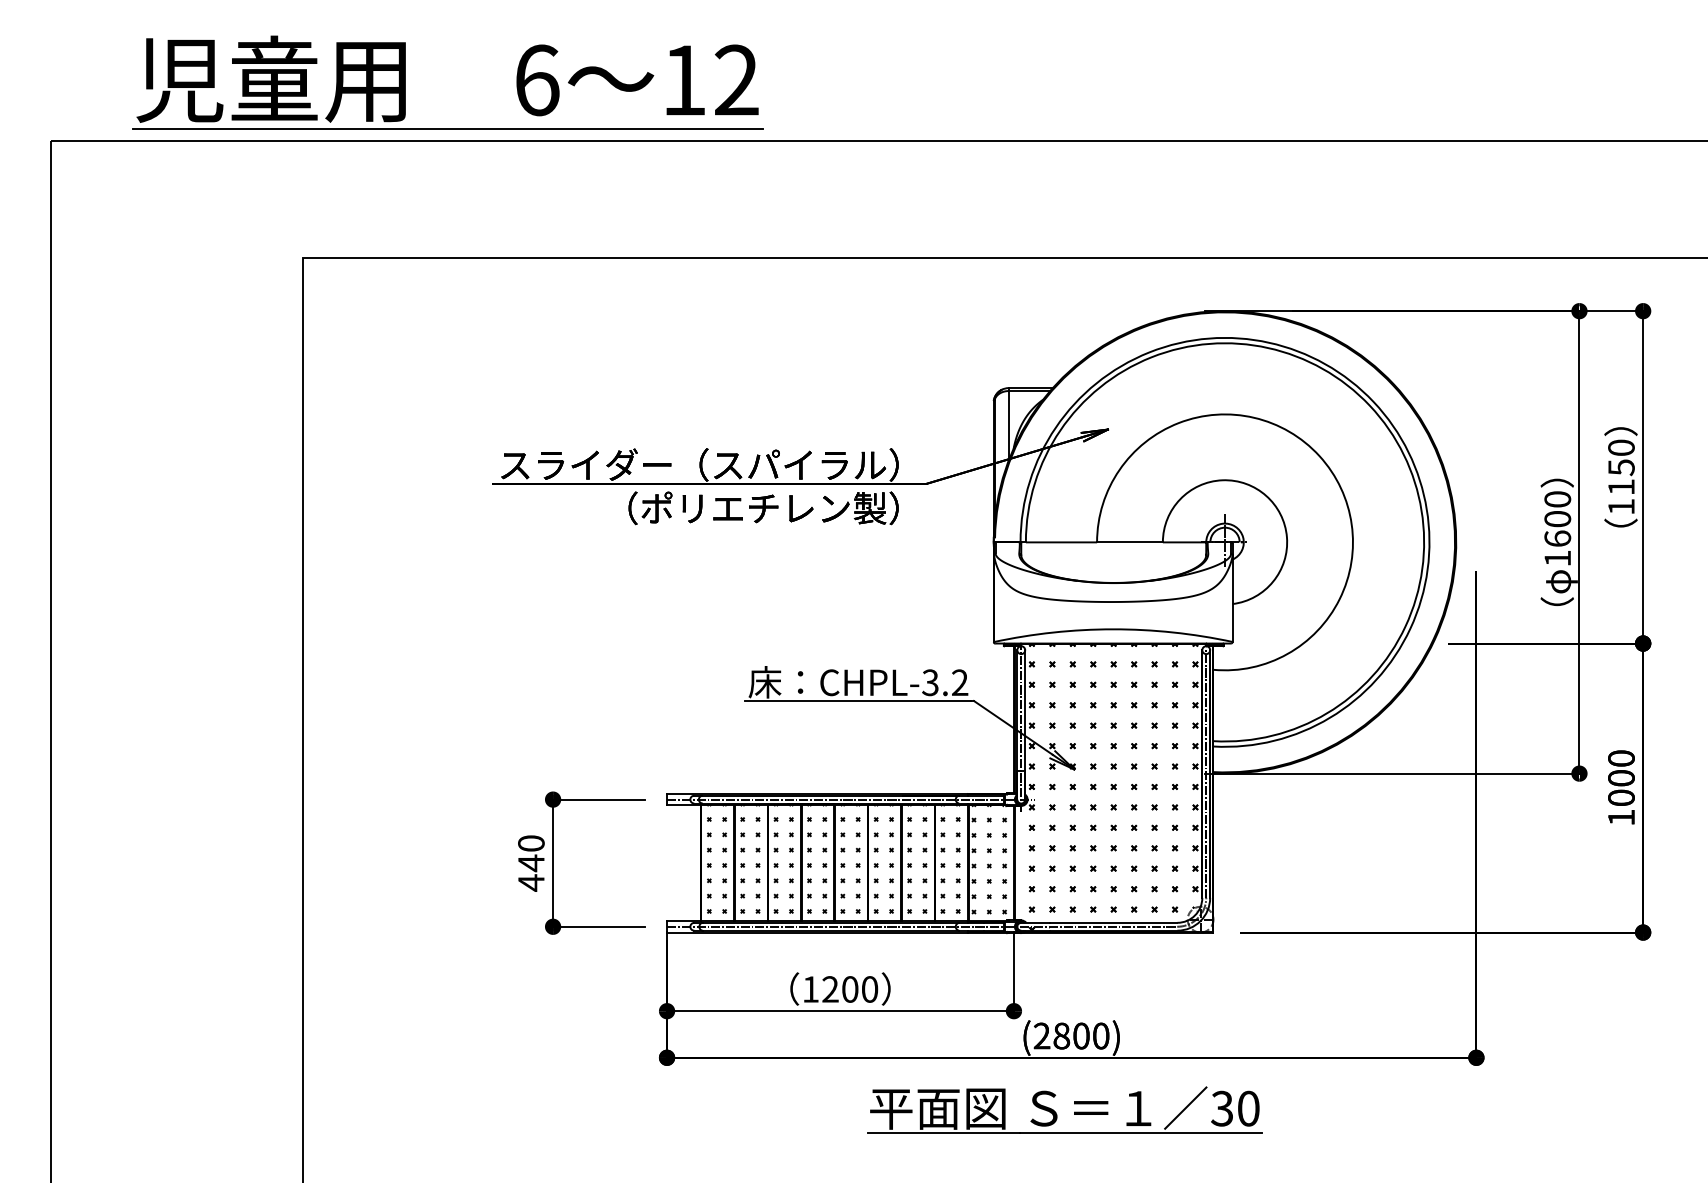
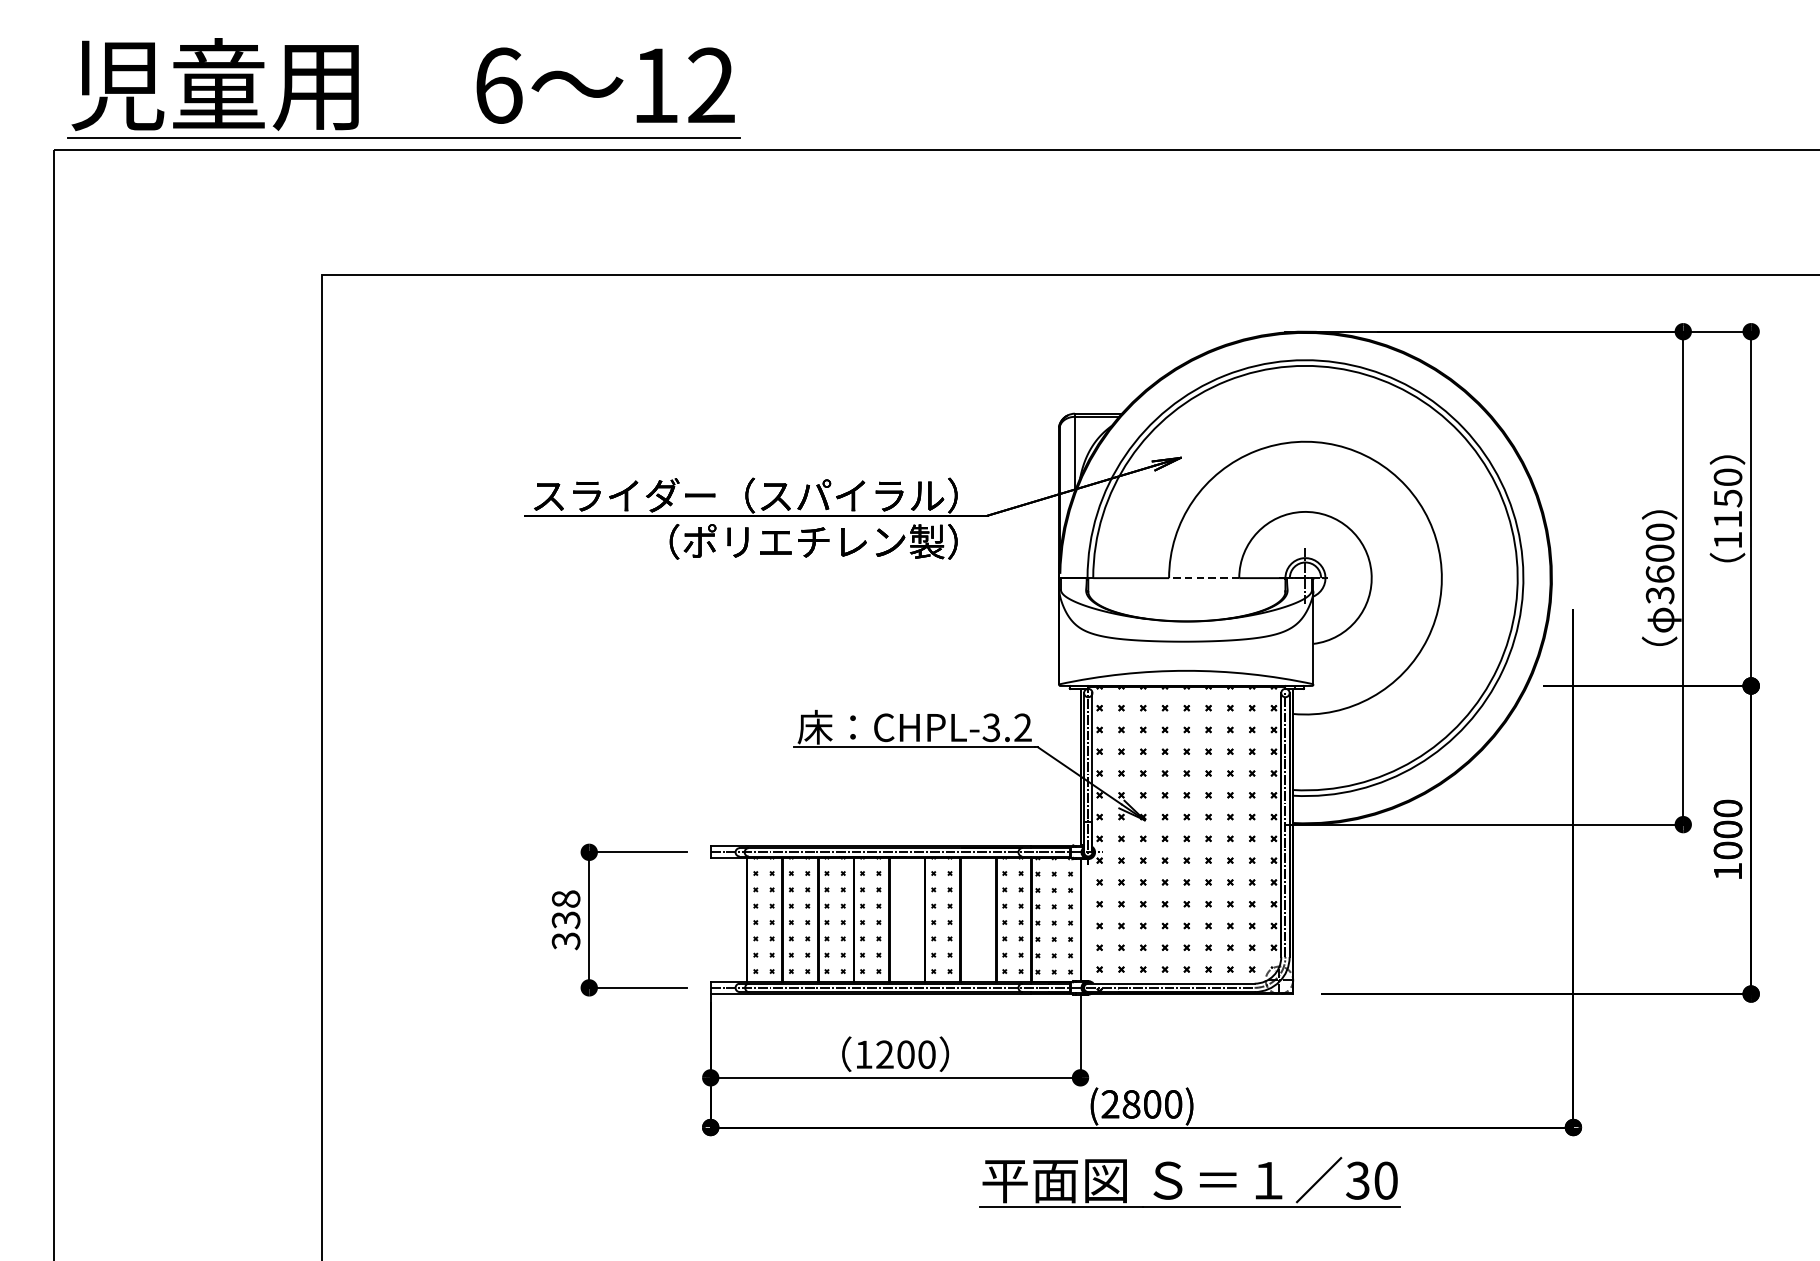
part: (405, 82) -> (358, 87), moved
line: (1129, 542) -> (1203, 578), solid -> dashed
text: (1557, 558) -> (1659, 595), 1600 -> 3600
hatch: (850, 859) -> (906, 916), removed
hatch: (916, 859) -> (976, 916), removed
text: (531, 863) -> (566, 920), 440 -> 338
part: (1056, 1112) -> (1181, 1184), moved

